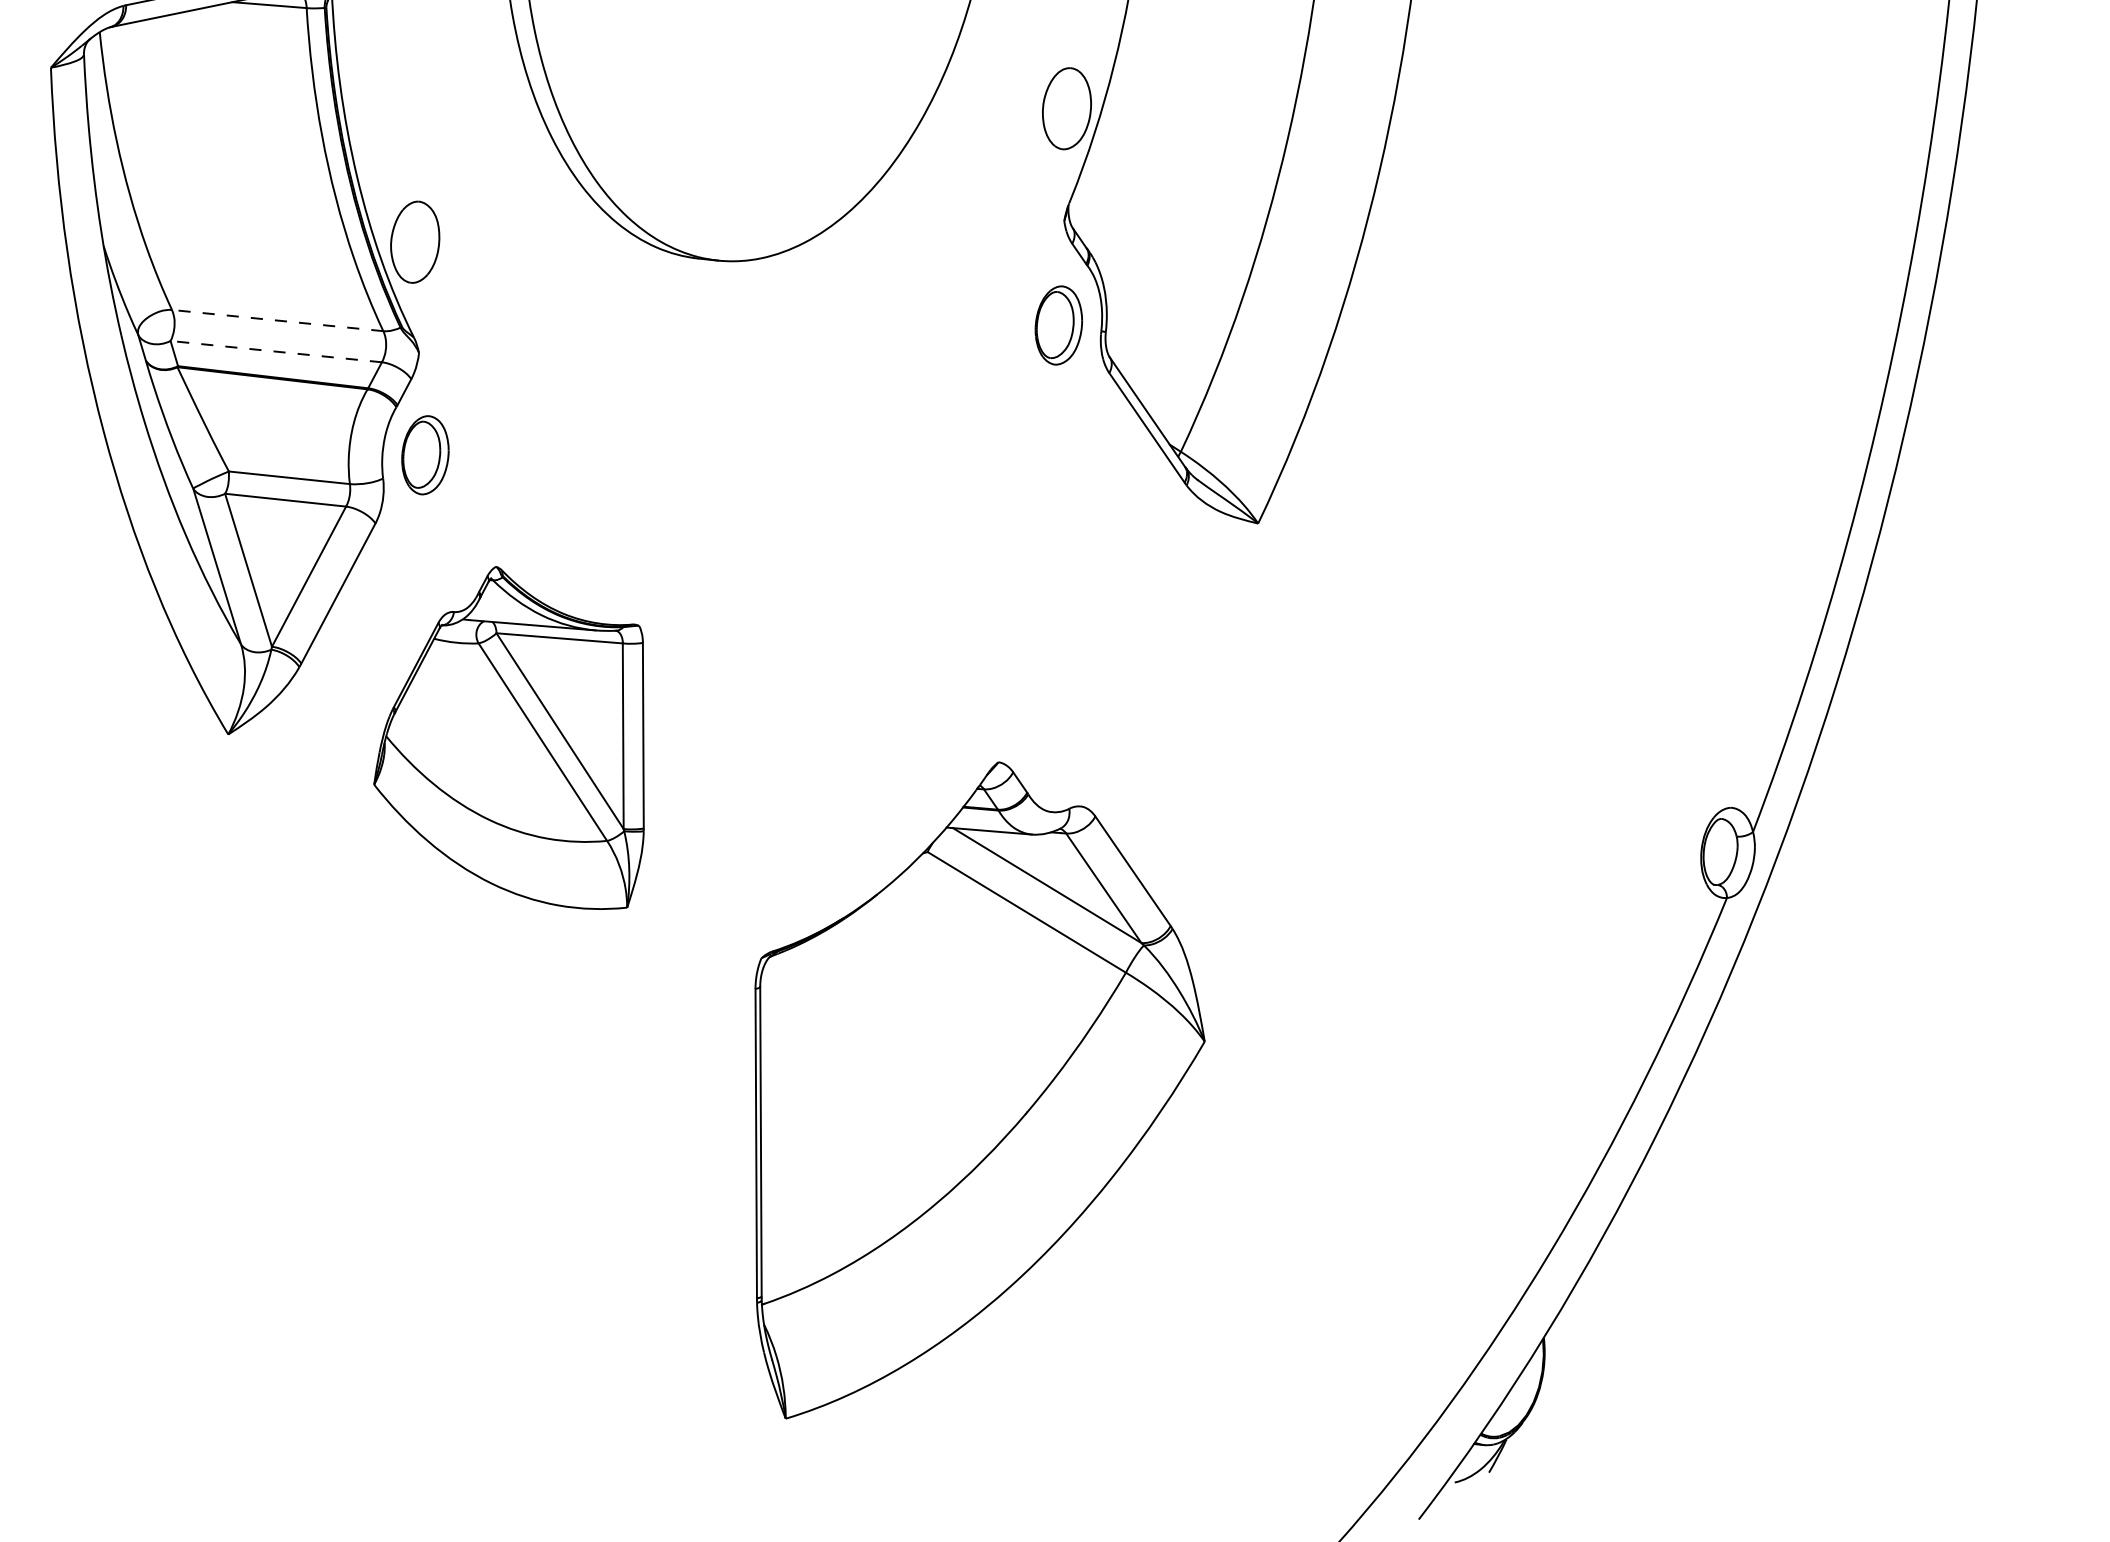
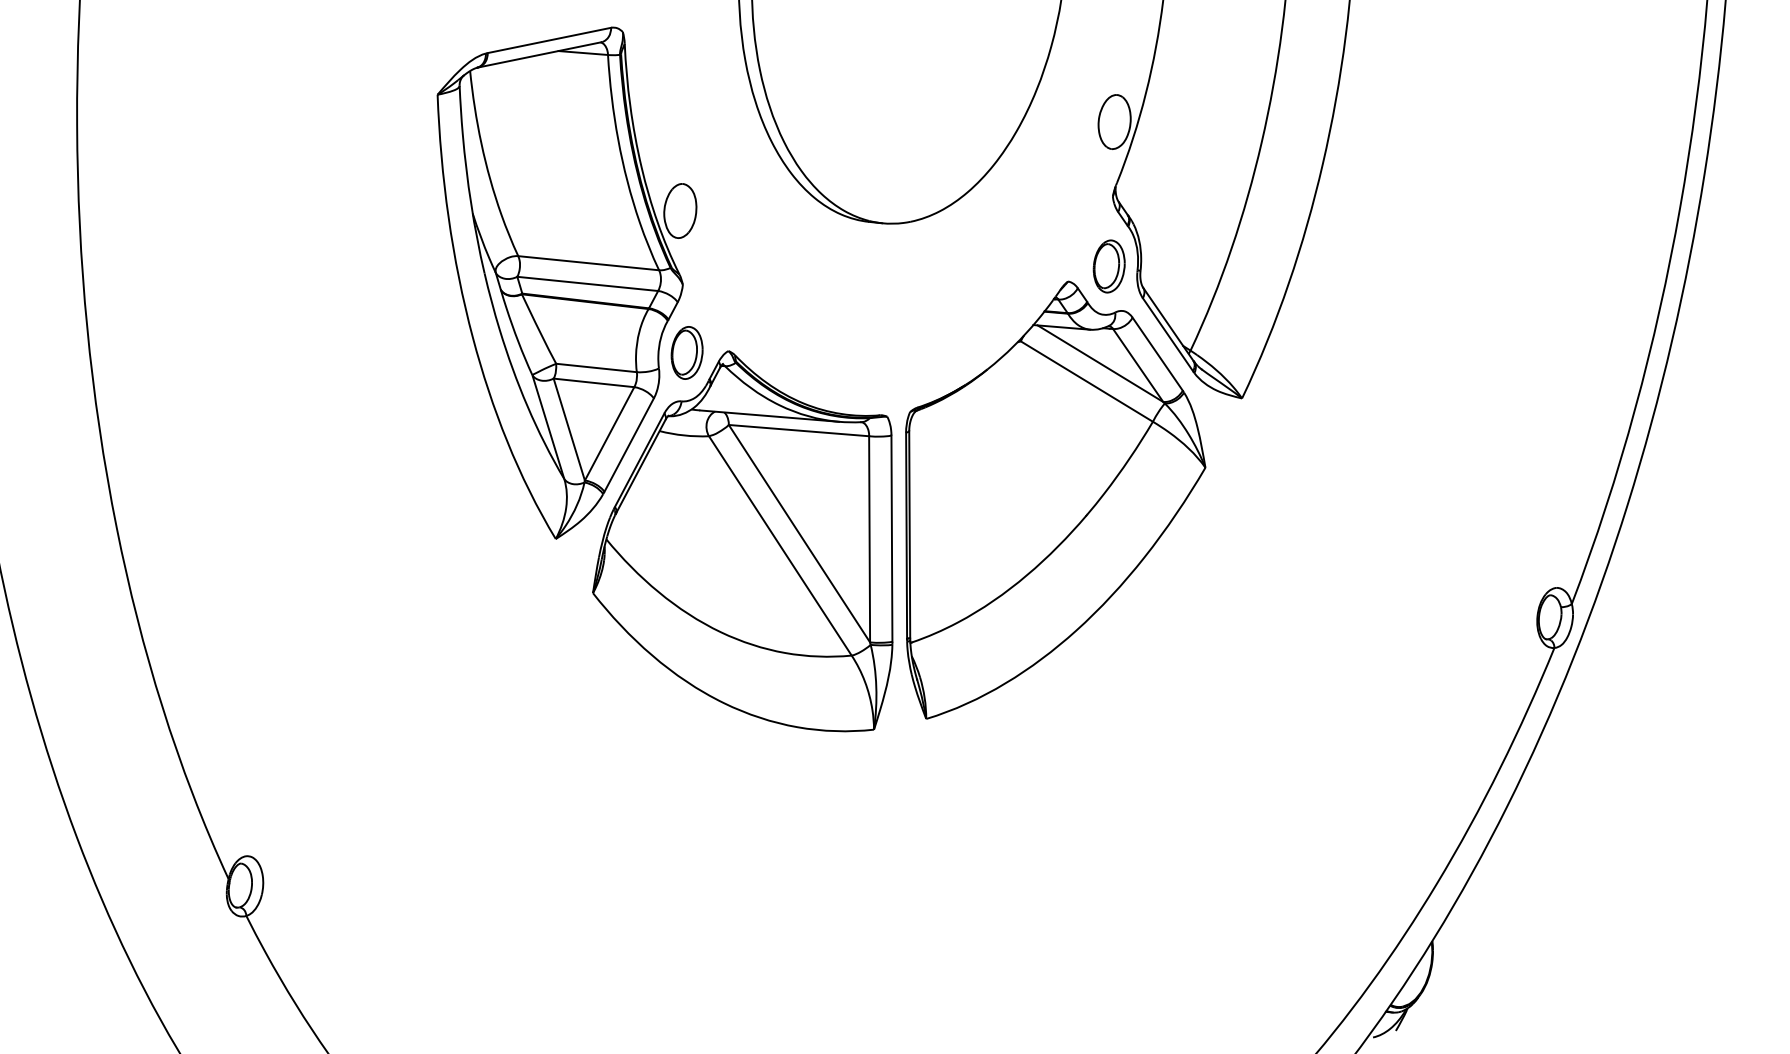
line: (277, 321) -> (588, 263), dashed -> solid
line: (275, 351) -> (587, 283), dashed -> solid
part: (508, 738) -> (742, 541), size x1.67
part: (979, 1089) -> (1055, 499), moved

